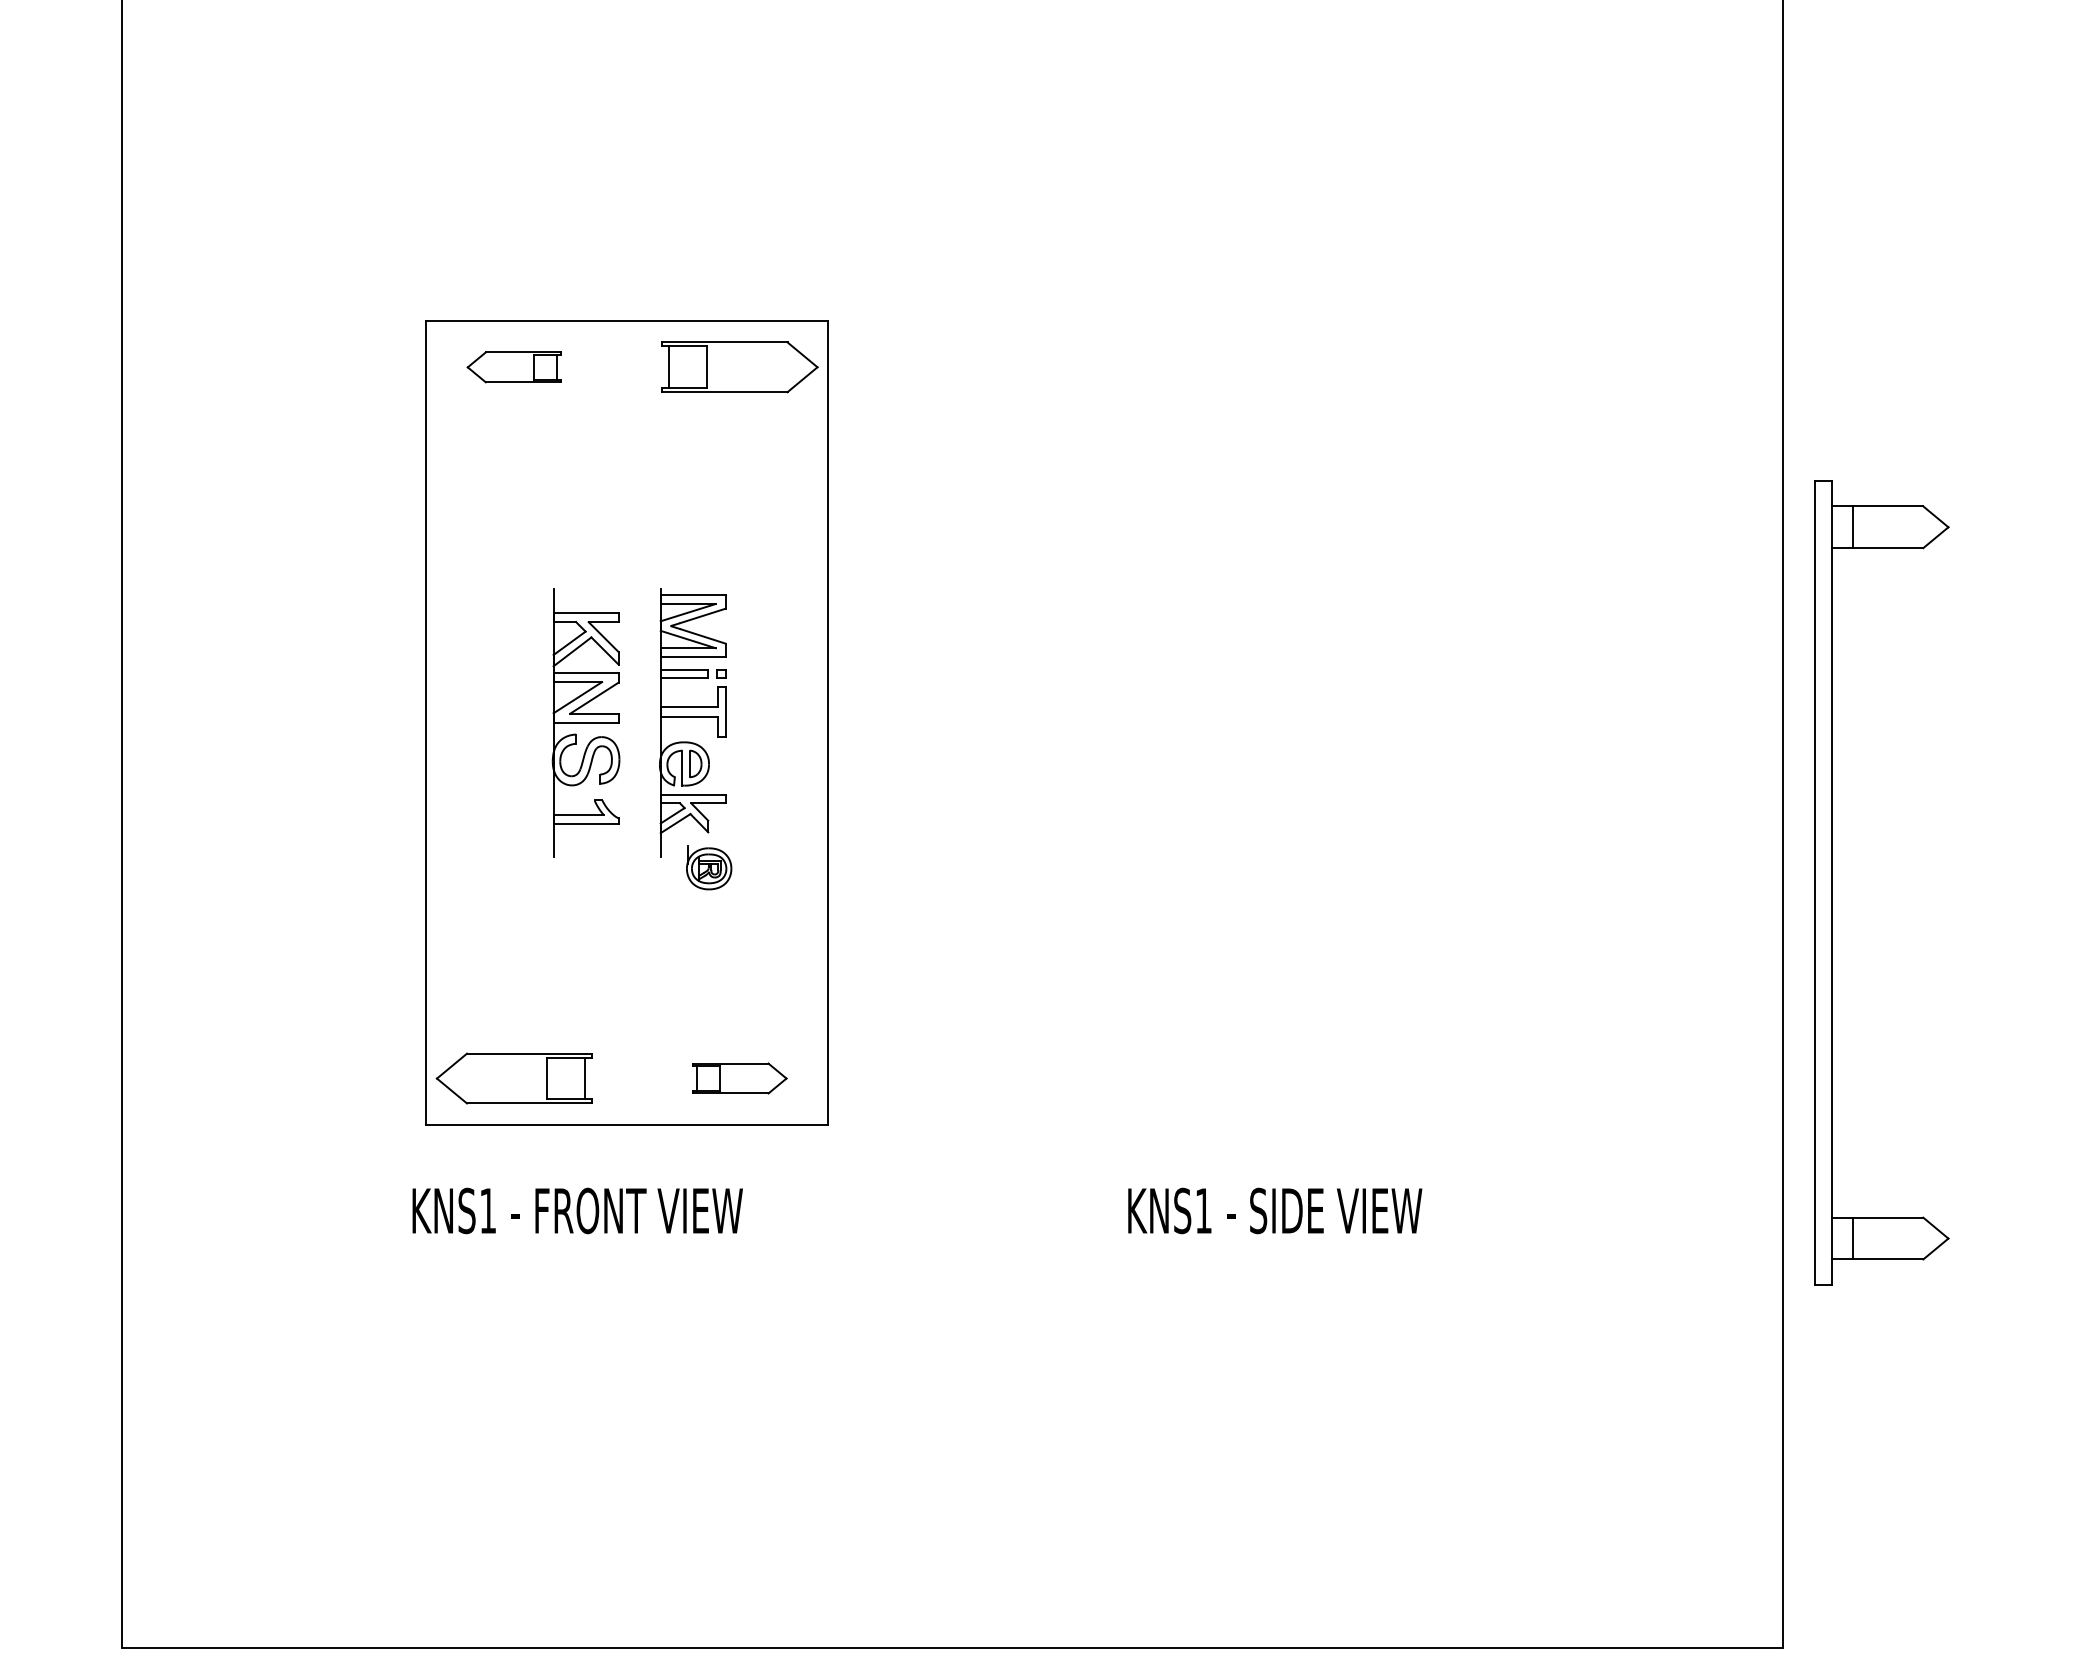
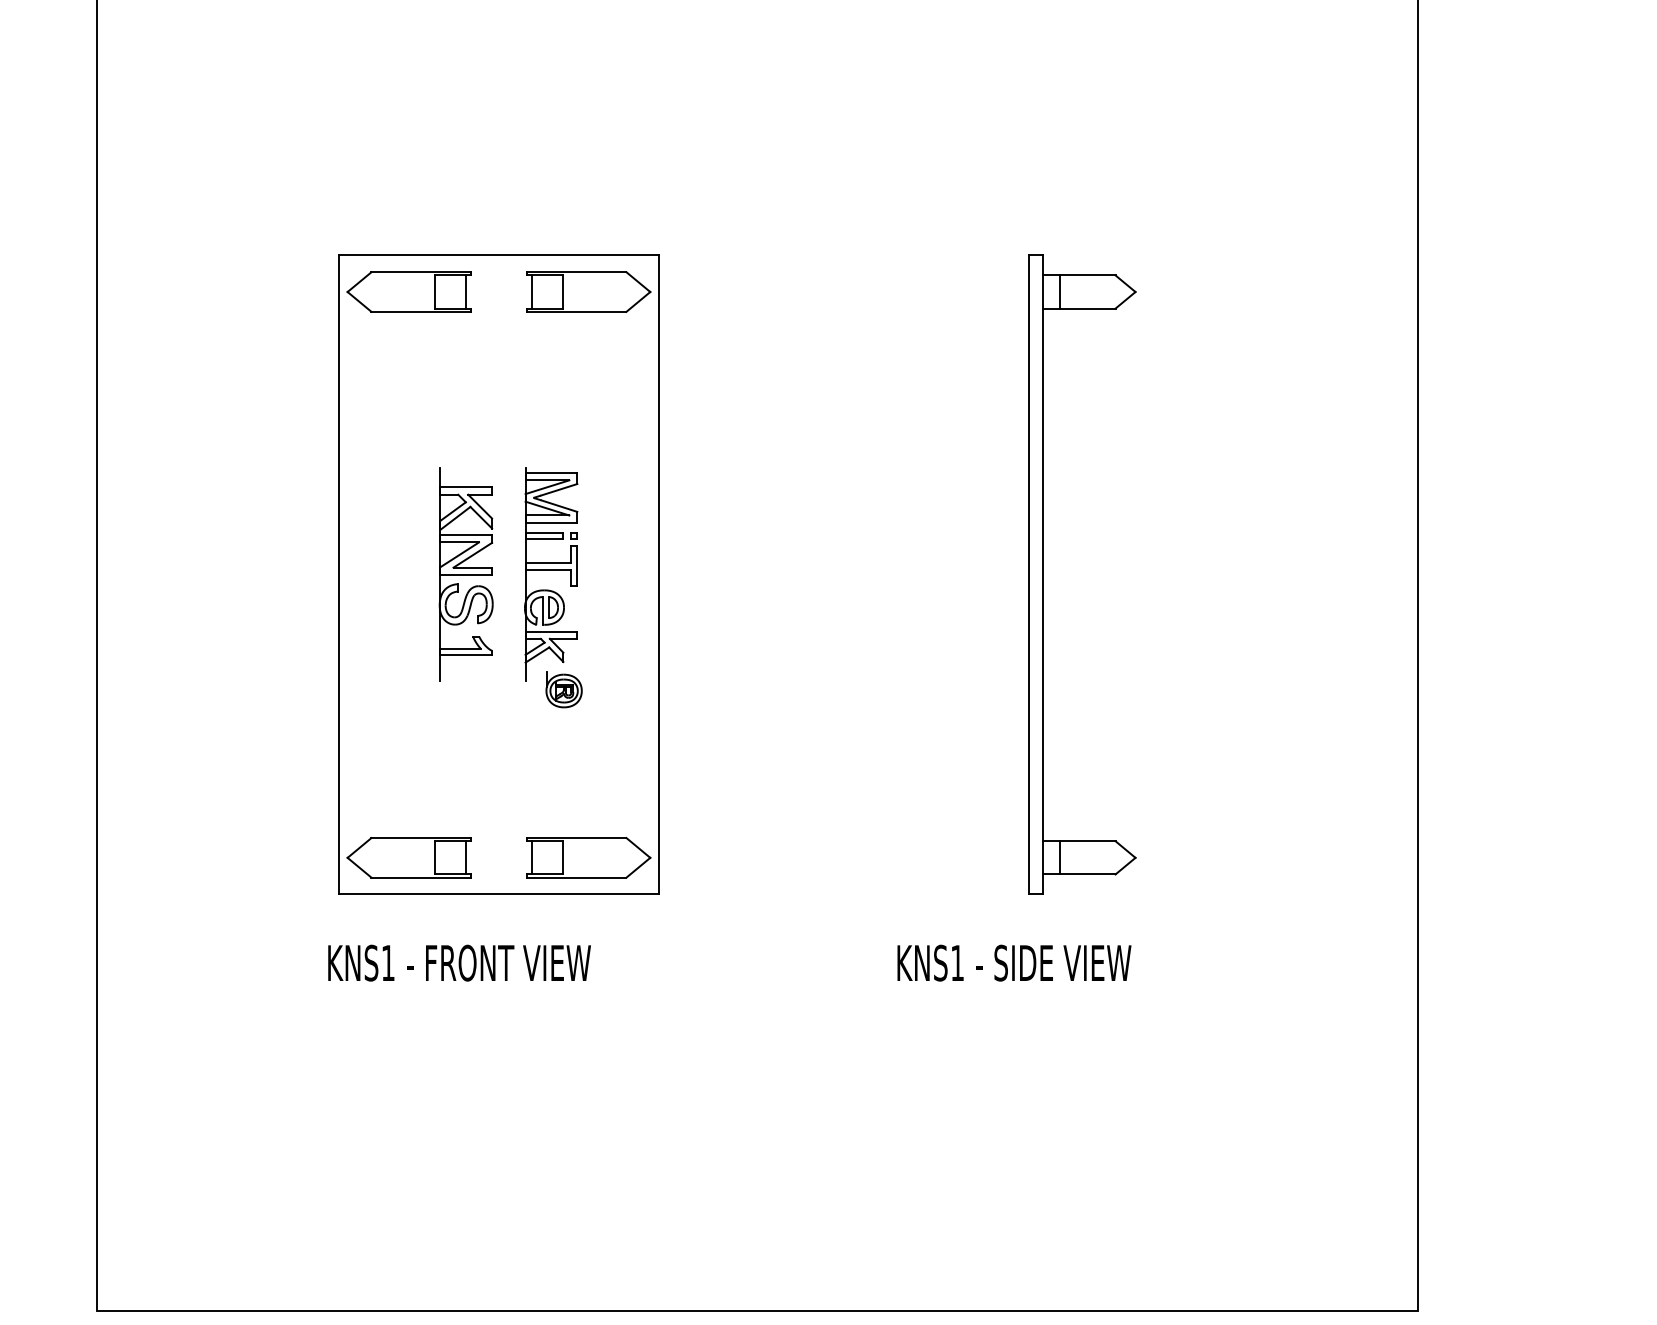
part: (513, 367) -> (408, 292), size x1.67
part: (1832, 882) -> (1043, 574), moved
part: (739, 1078) -> (588, 857), size x1.67

